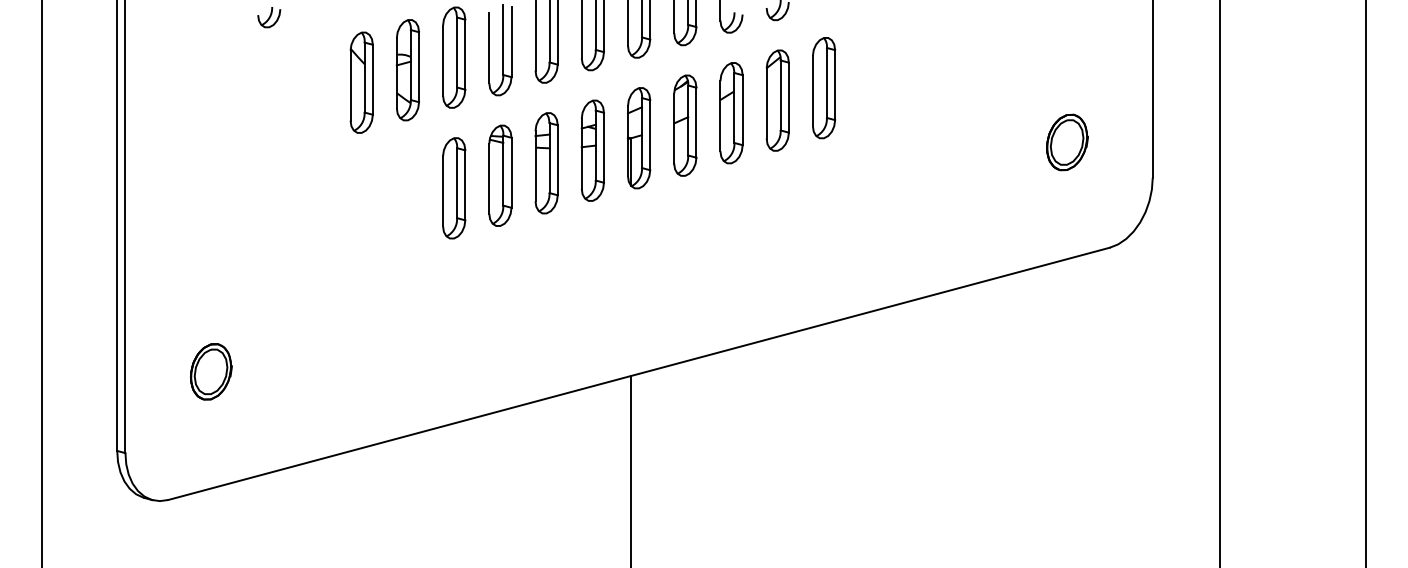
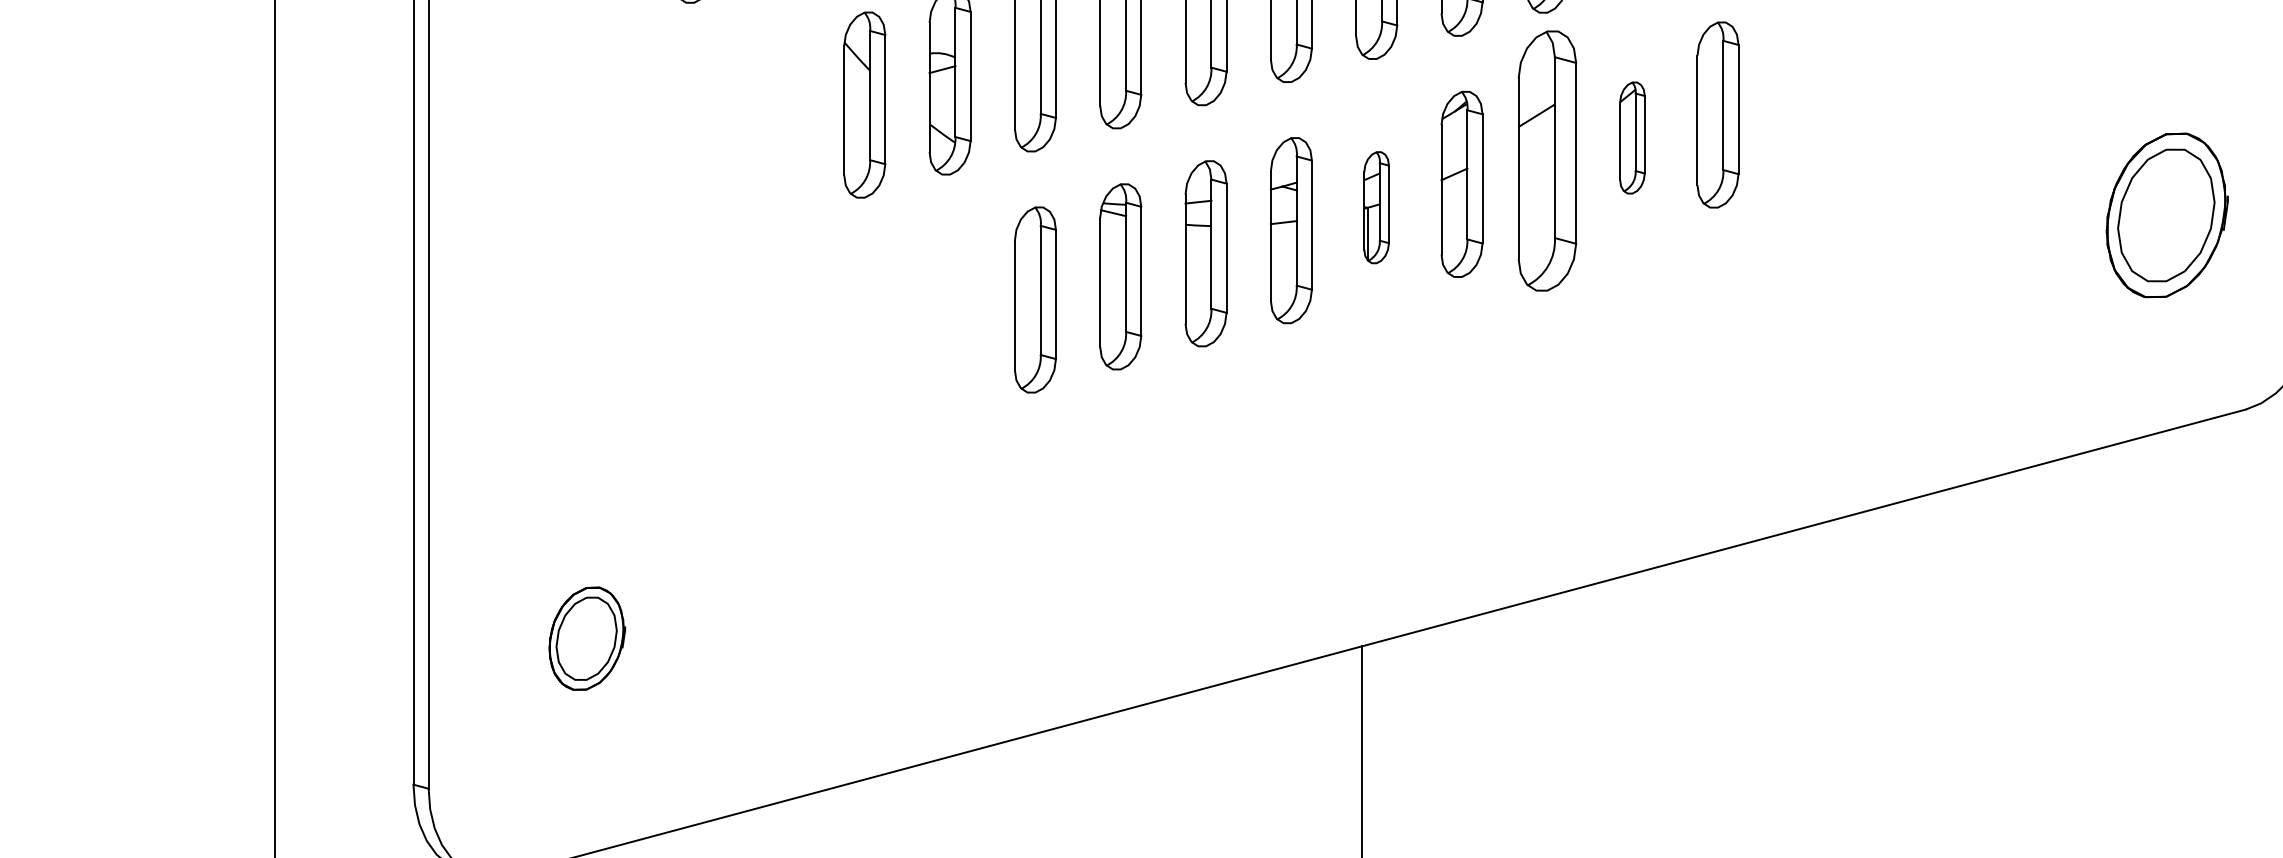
part: (777, 100) -> (1632, 137), size x0.6
part: (731, 113) -> (1547, 161), size x1.4
part: (638, 138) -> (1375, 208), size x0.6
part: (1067, 142) -> (2167, 215), size x1.6

